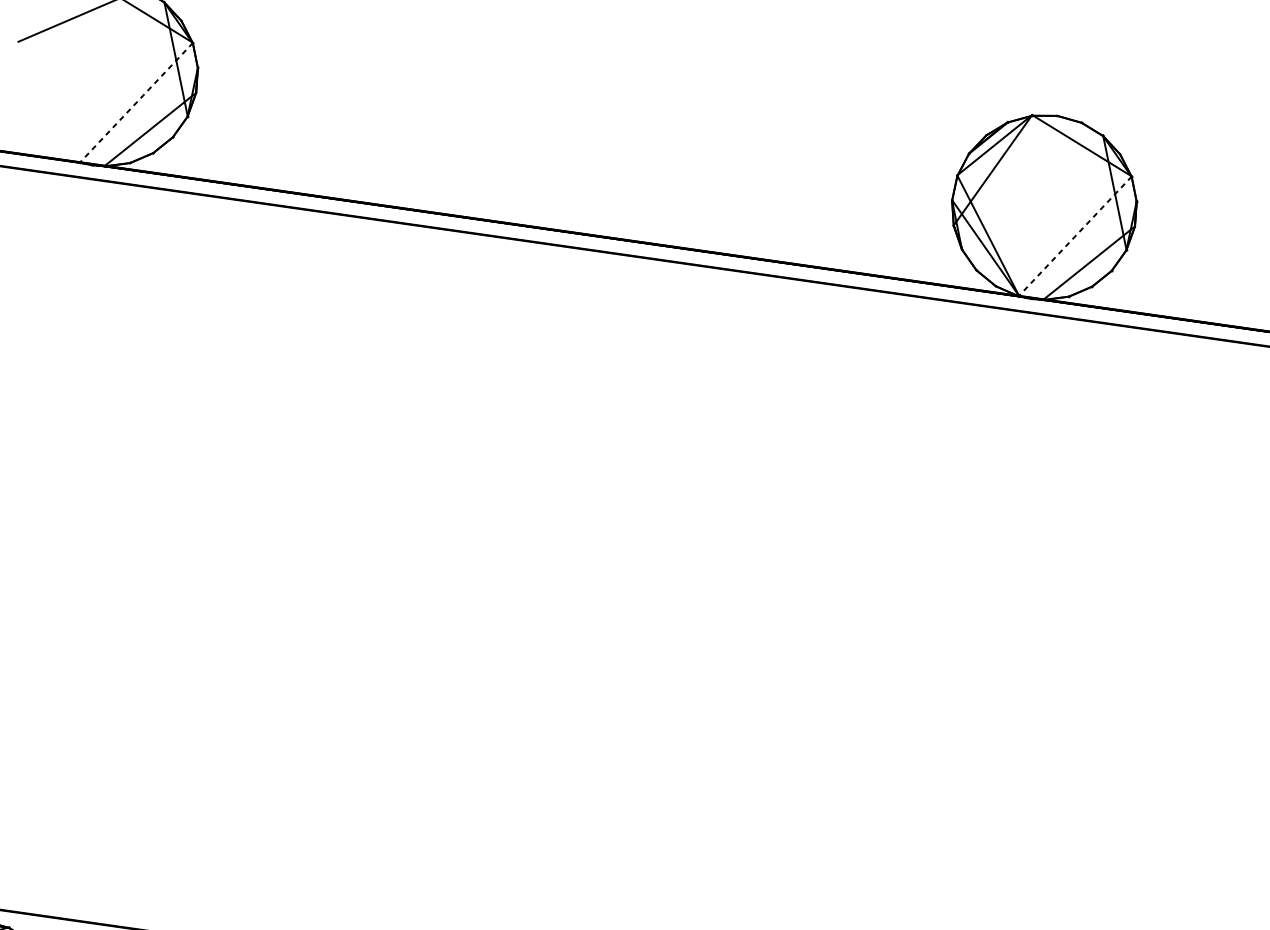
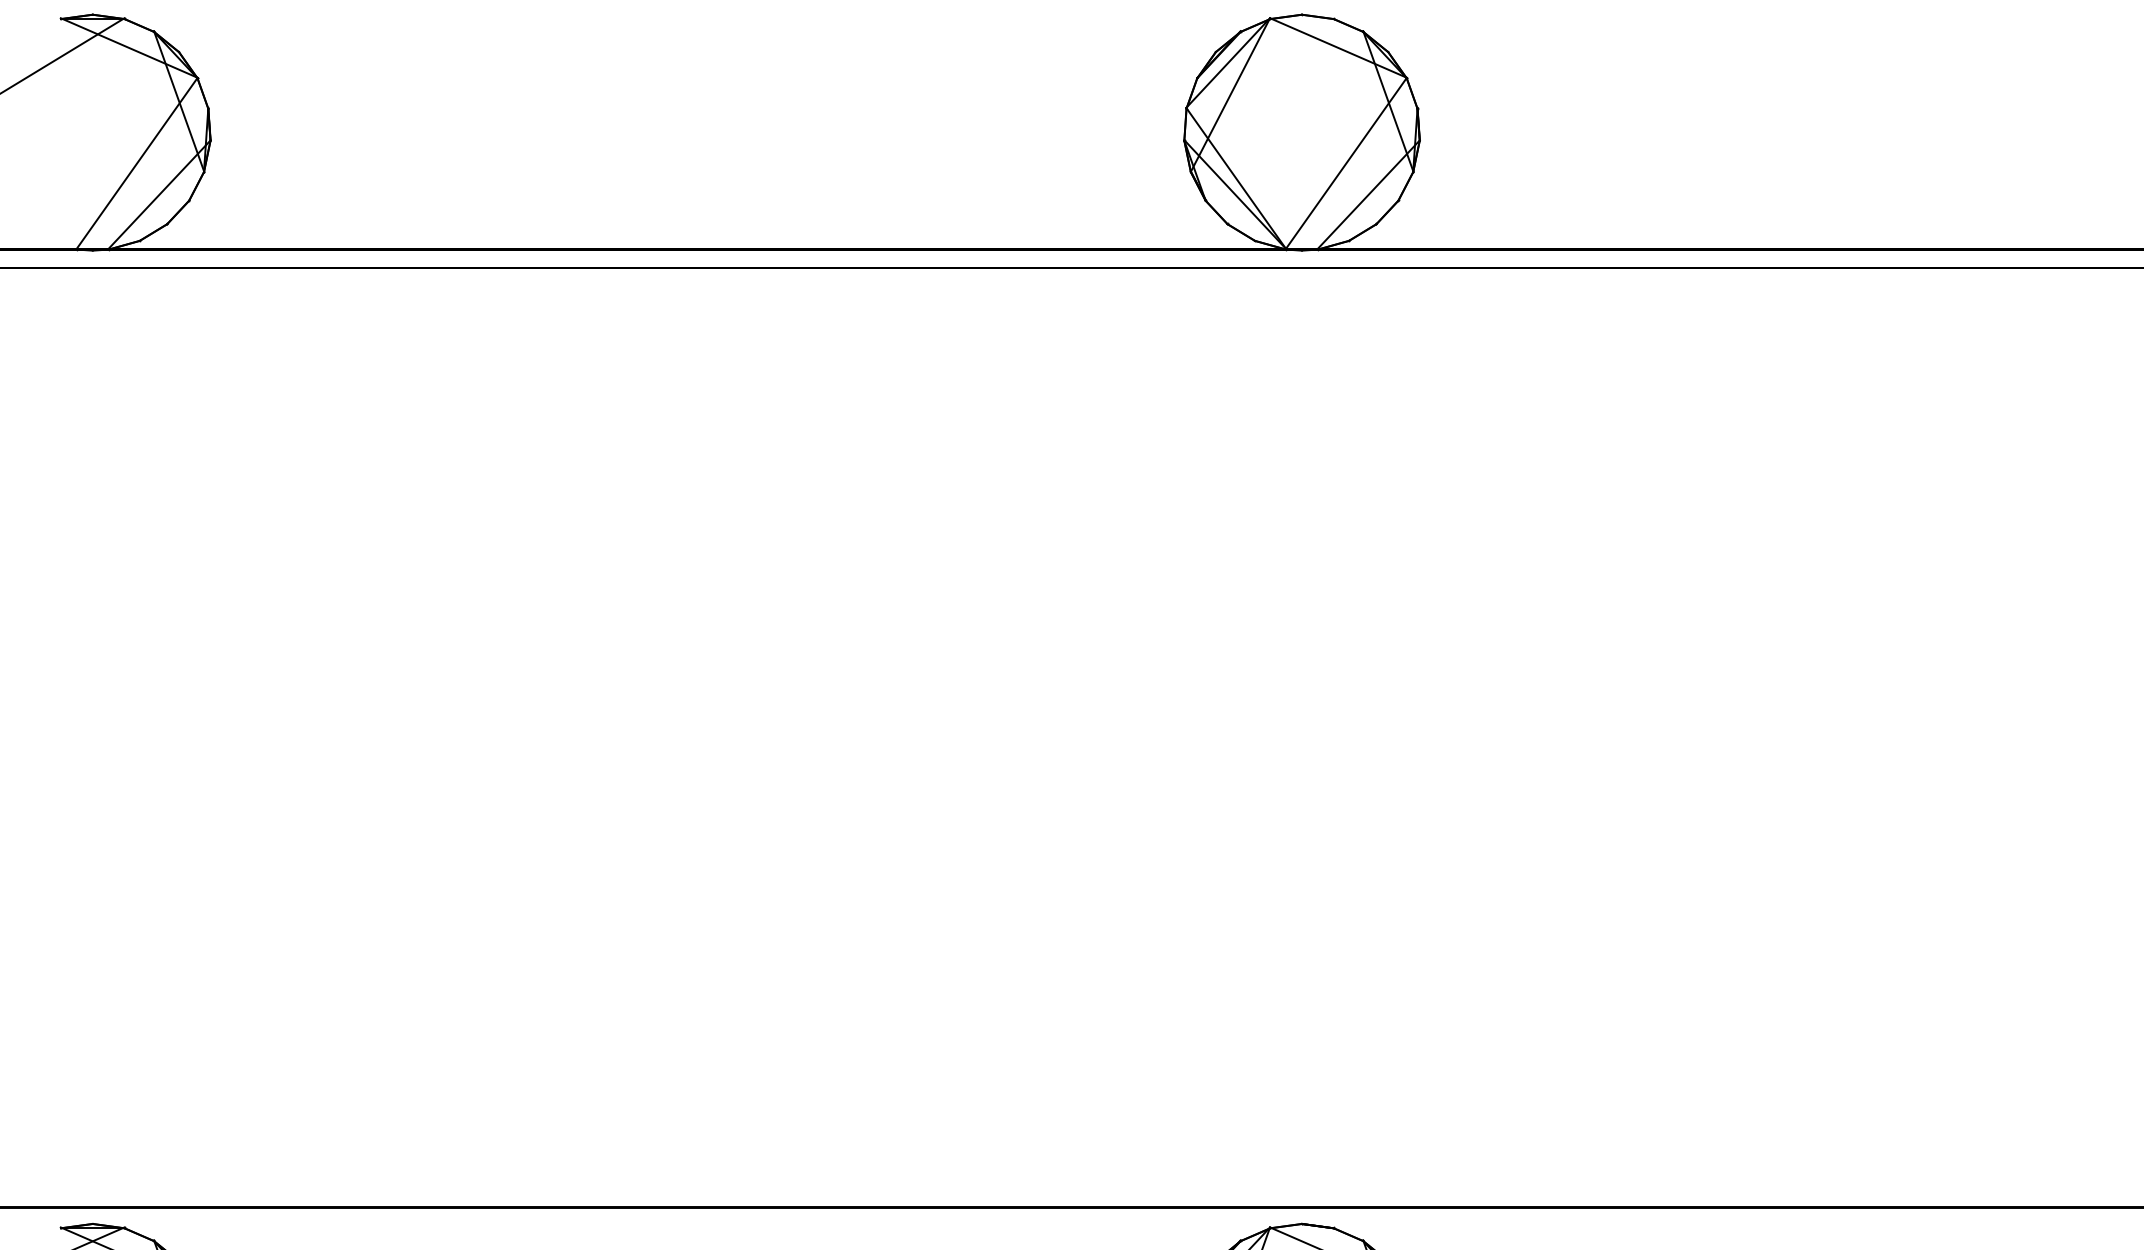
line: (136, 102) -> (137, 163), dashed -> solid
line: (1075, 236) -> (1346, 163), dashed -> solid

